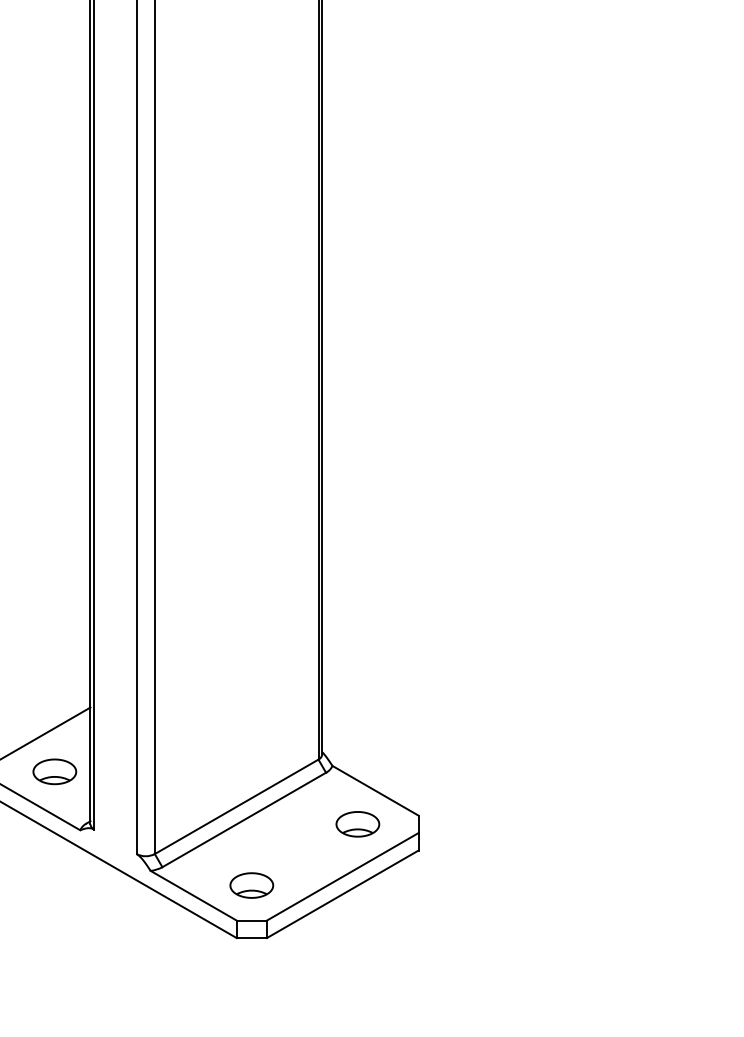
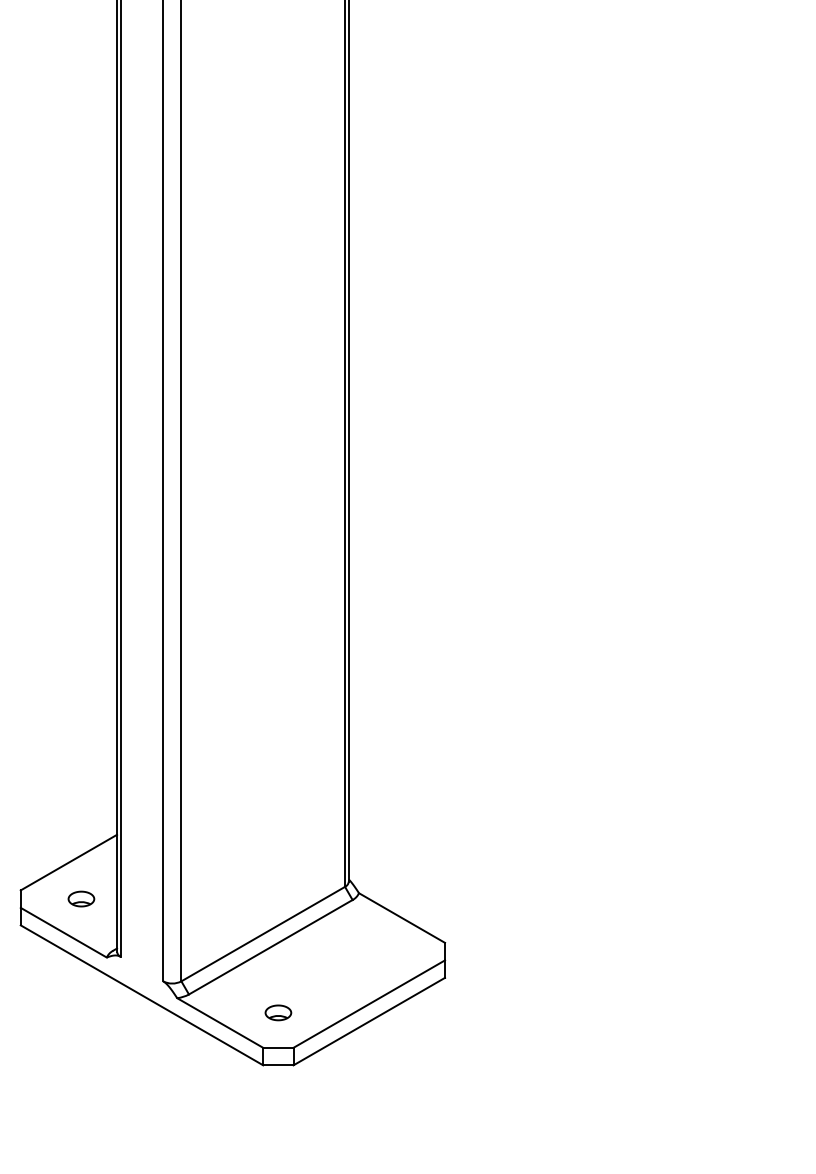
part: (54, 771) -> (81, 898), size x0.6
part: (357, 824) -> (384, 951), removed
part: (251, 885) -> (278, 1012), size x0.6

